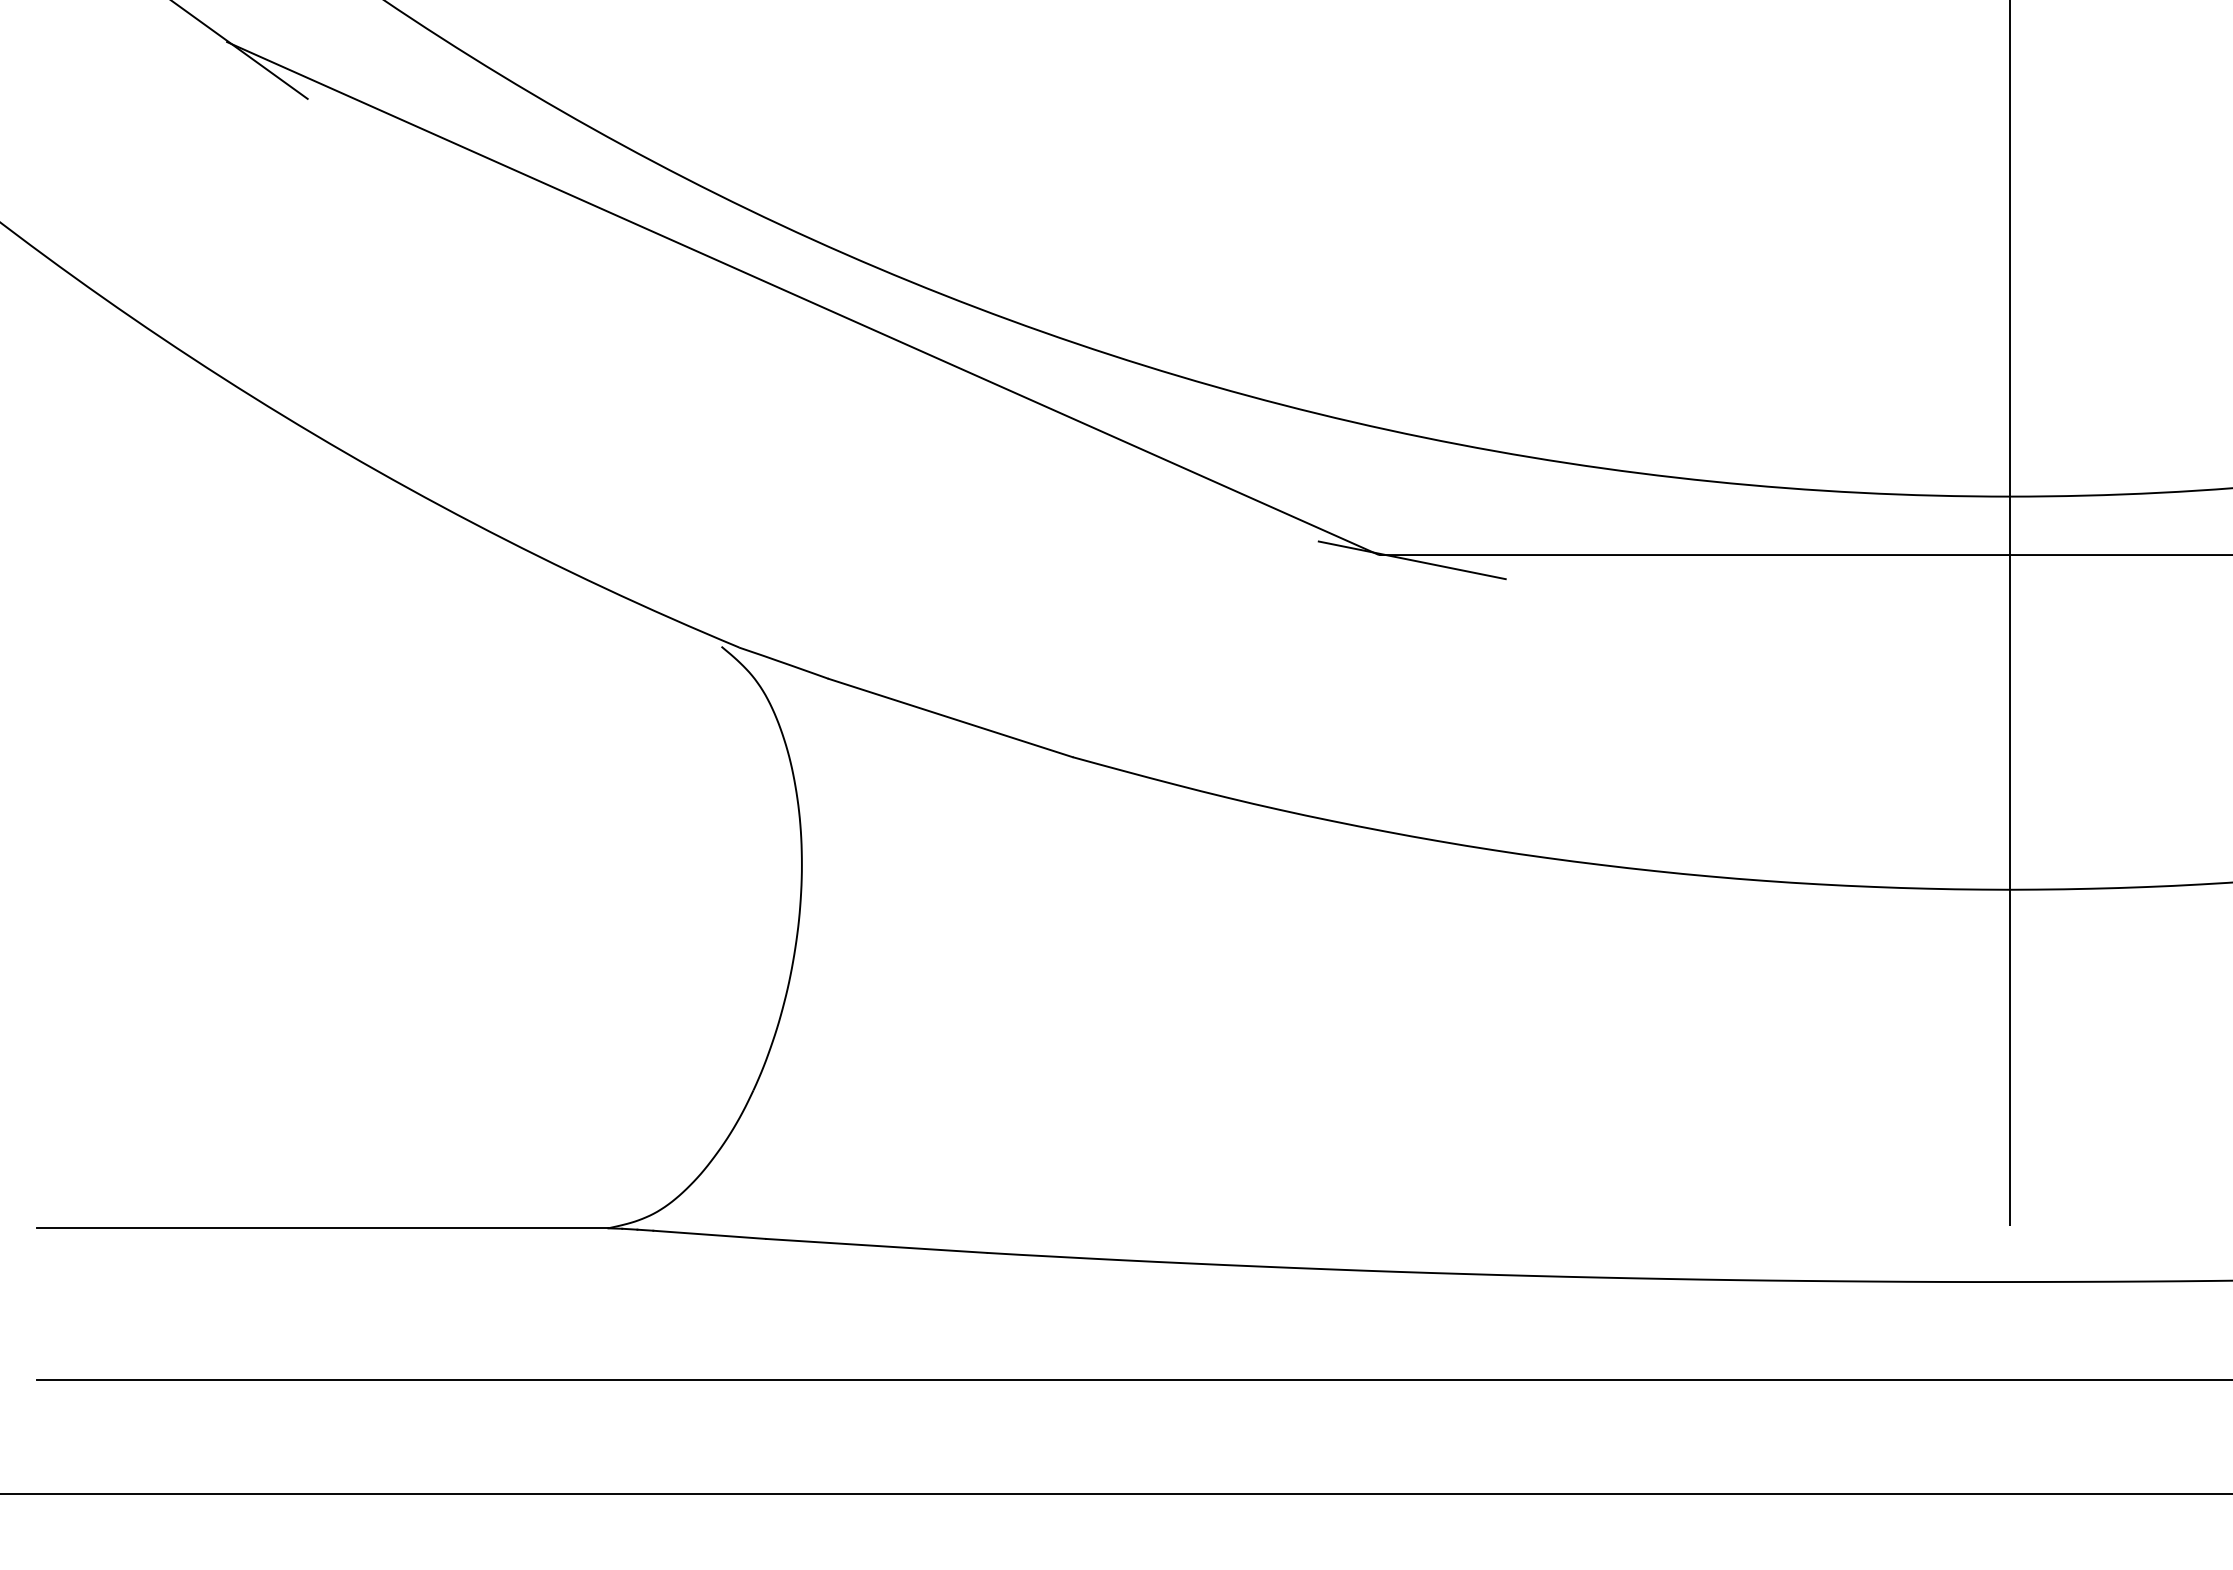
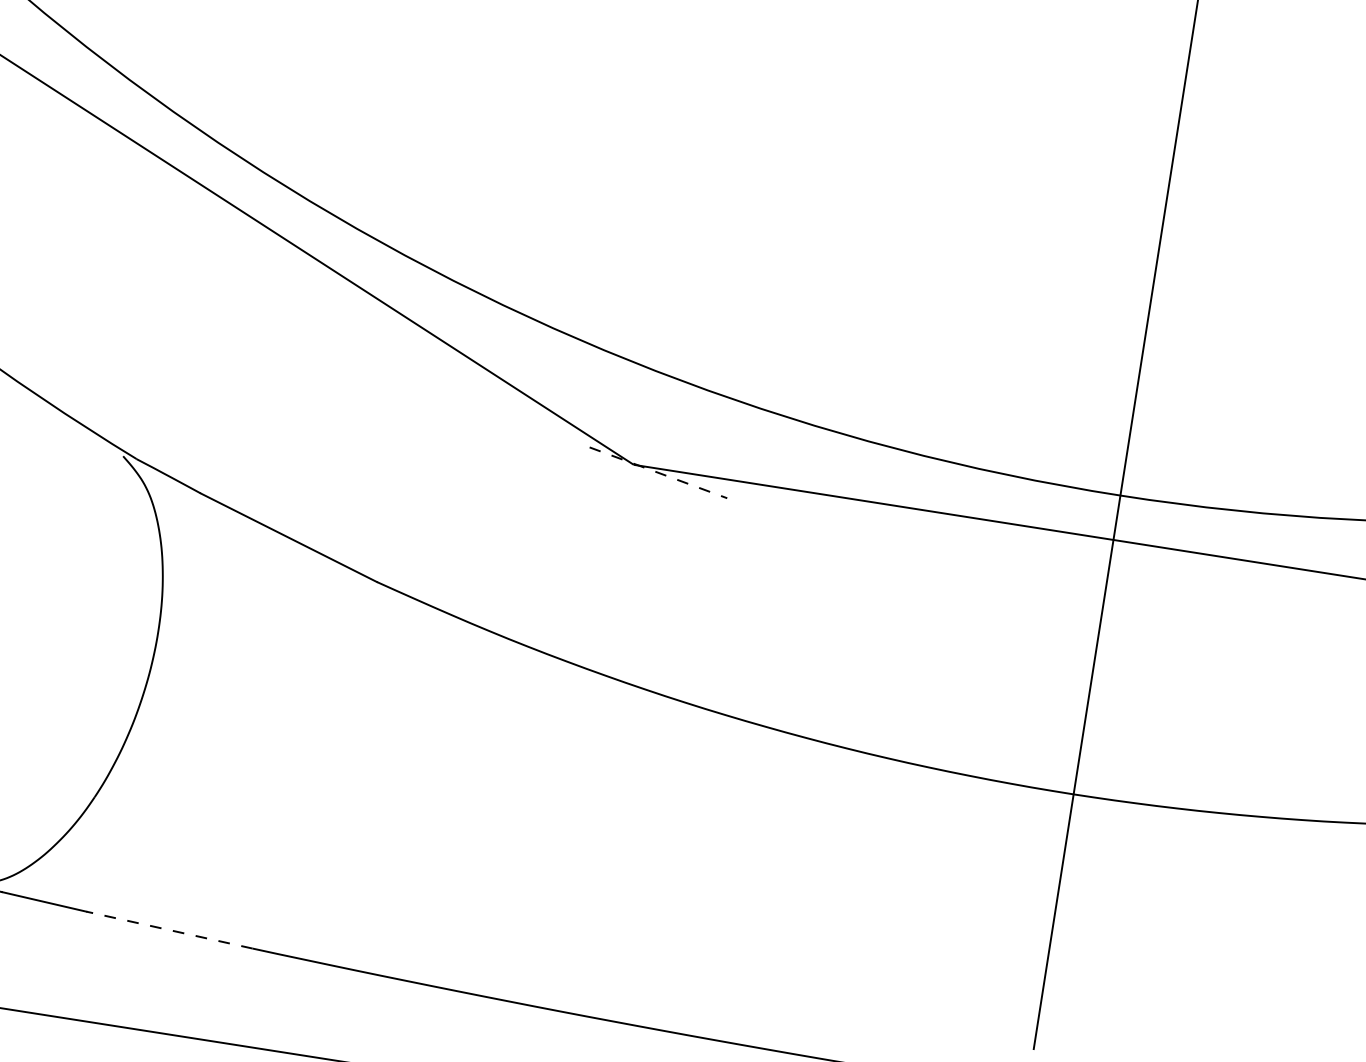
line: (1412, 560) -> (658, 472), solid -> dashed
line: (876, 1245) -> (169, 929), solid -> dashed

